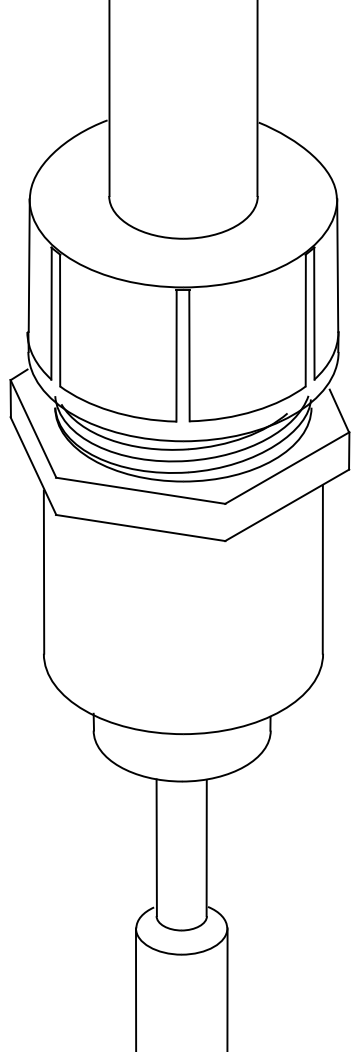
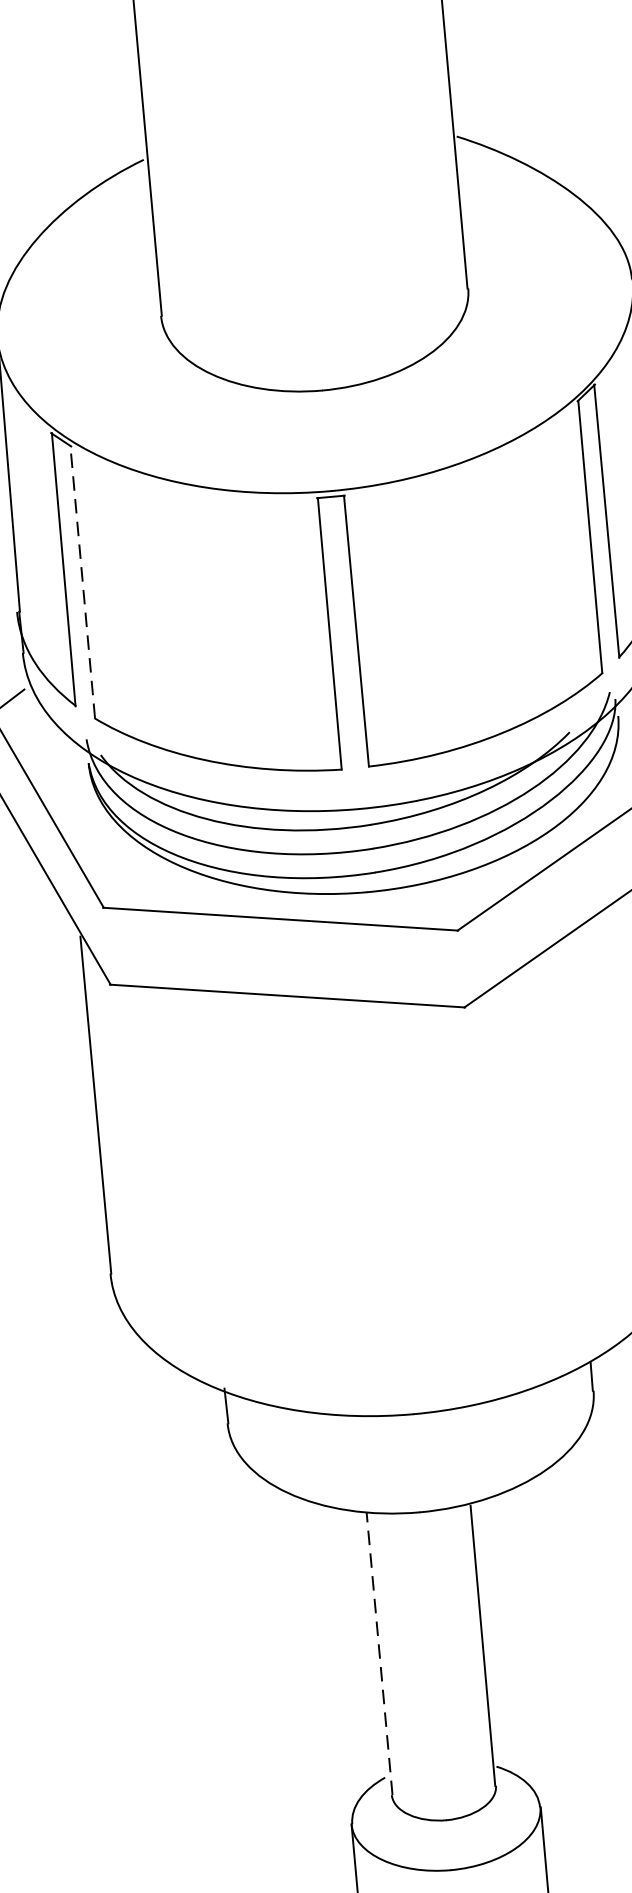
line: (60, 320) -> (83, 582), solid -> dashed
line: (156, 847) -> (379, 1653), solid -> dashed

